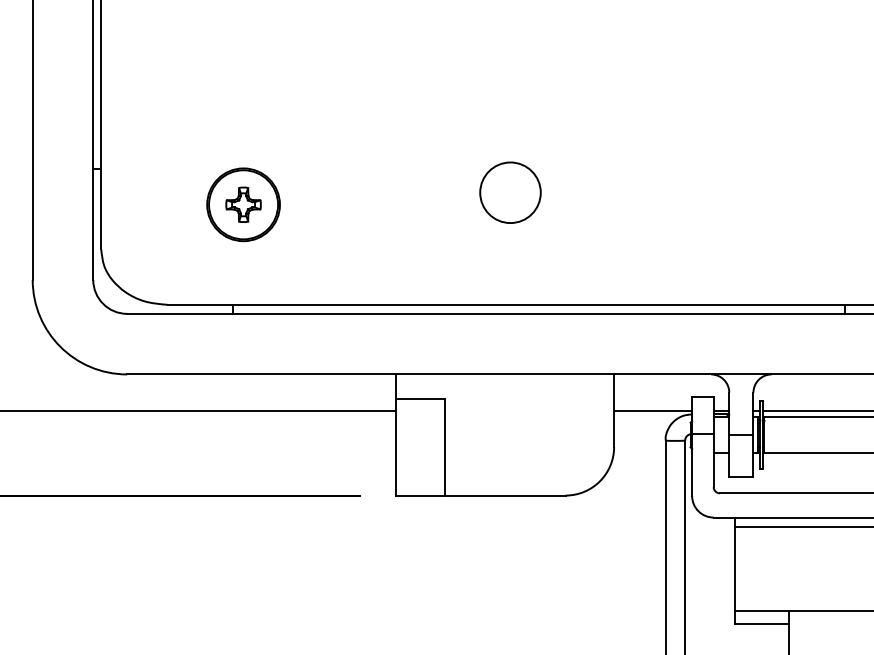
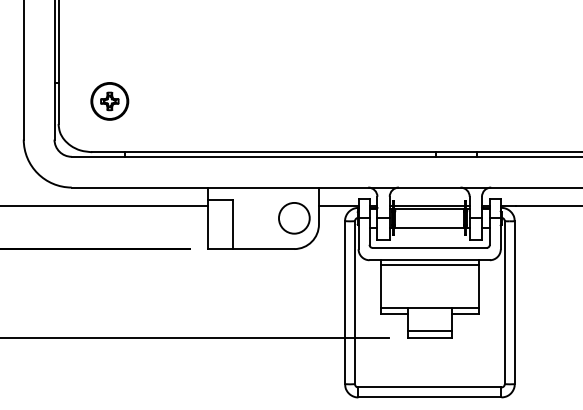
circle: (510, 193) -> (294, 218), moved
part: (242, 204) -> (109, 101), moved

